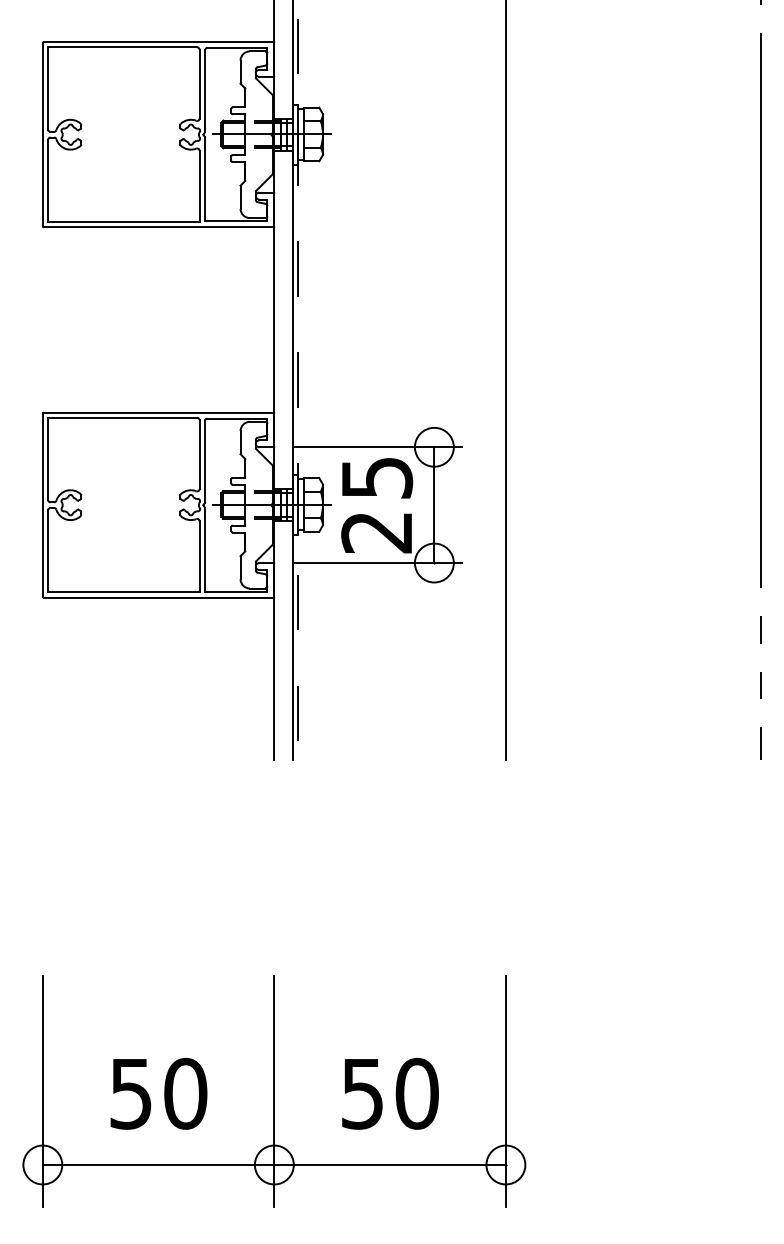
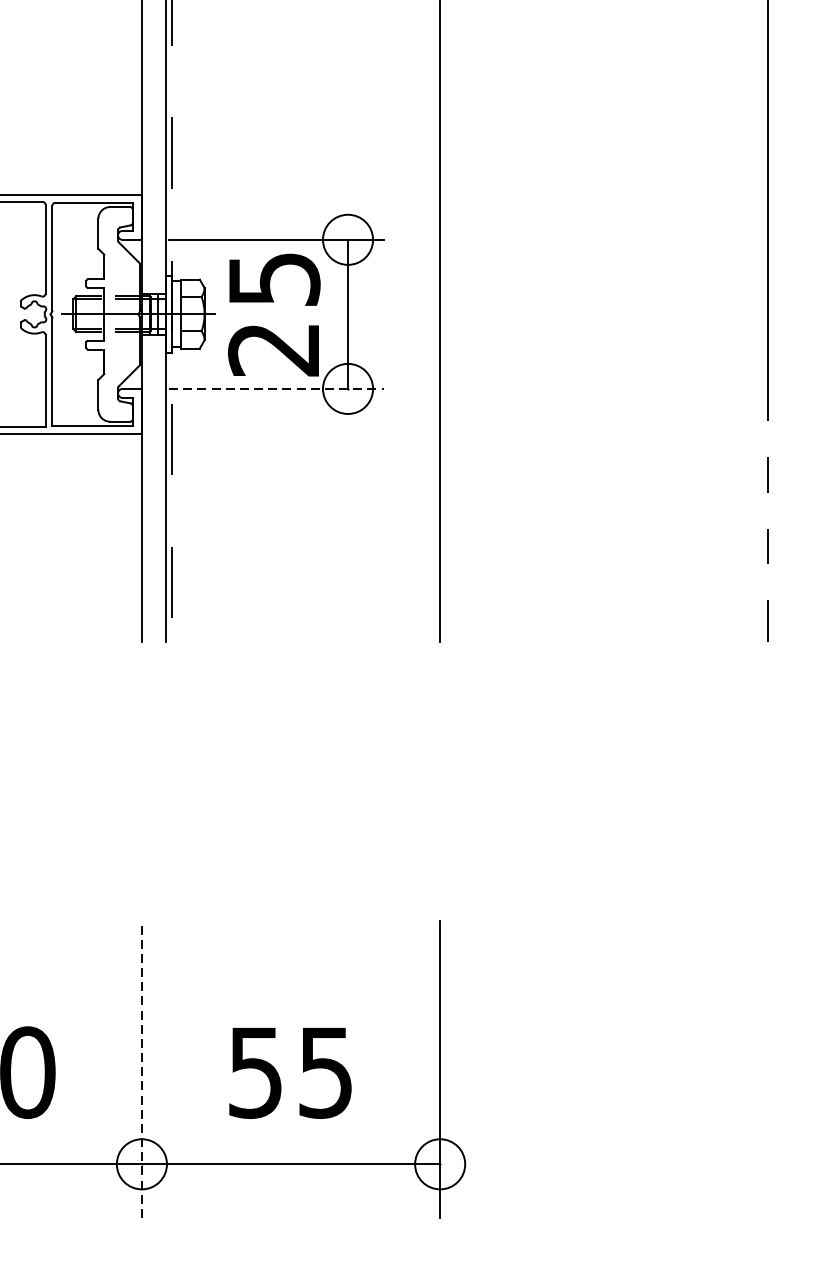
line: (379, 563) -> (277, 389), solid -> dashed
line: (274, 1091) -> (142, 1069), solid -> dashed
text: (416, 1093) -> (324, 1072), 50 -> 55

